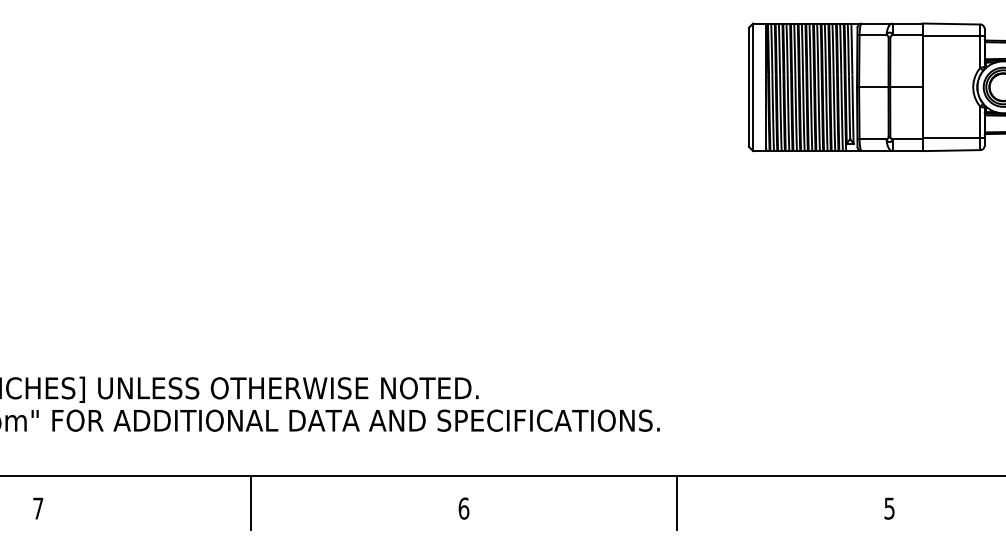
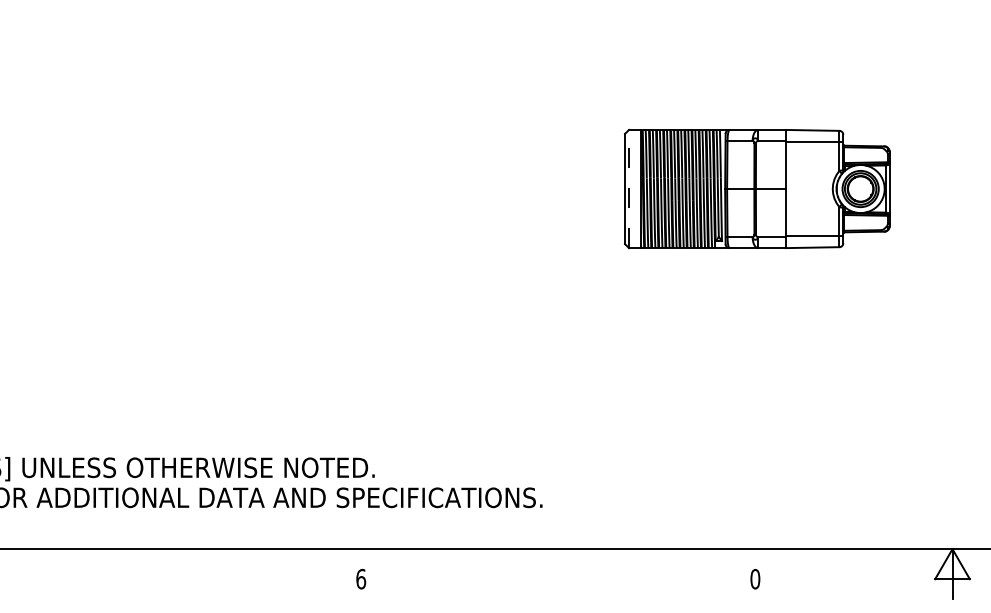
line: (753, 86) -> (629, 188), solid -> dashed
line: (251, 503) -> (164, 574), removed
line: (677, 503) -> (558, 574), removed
text: (889, 507) -> (755, 578), 5 -> 0

